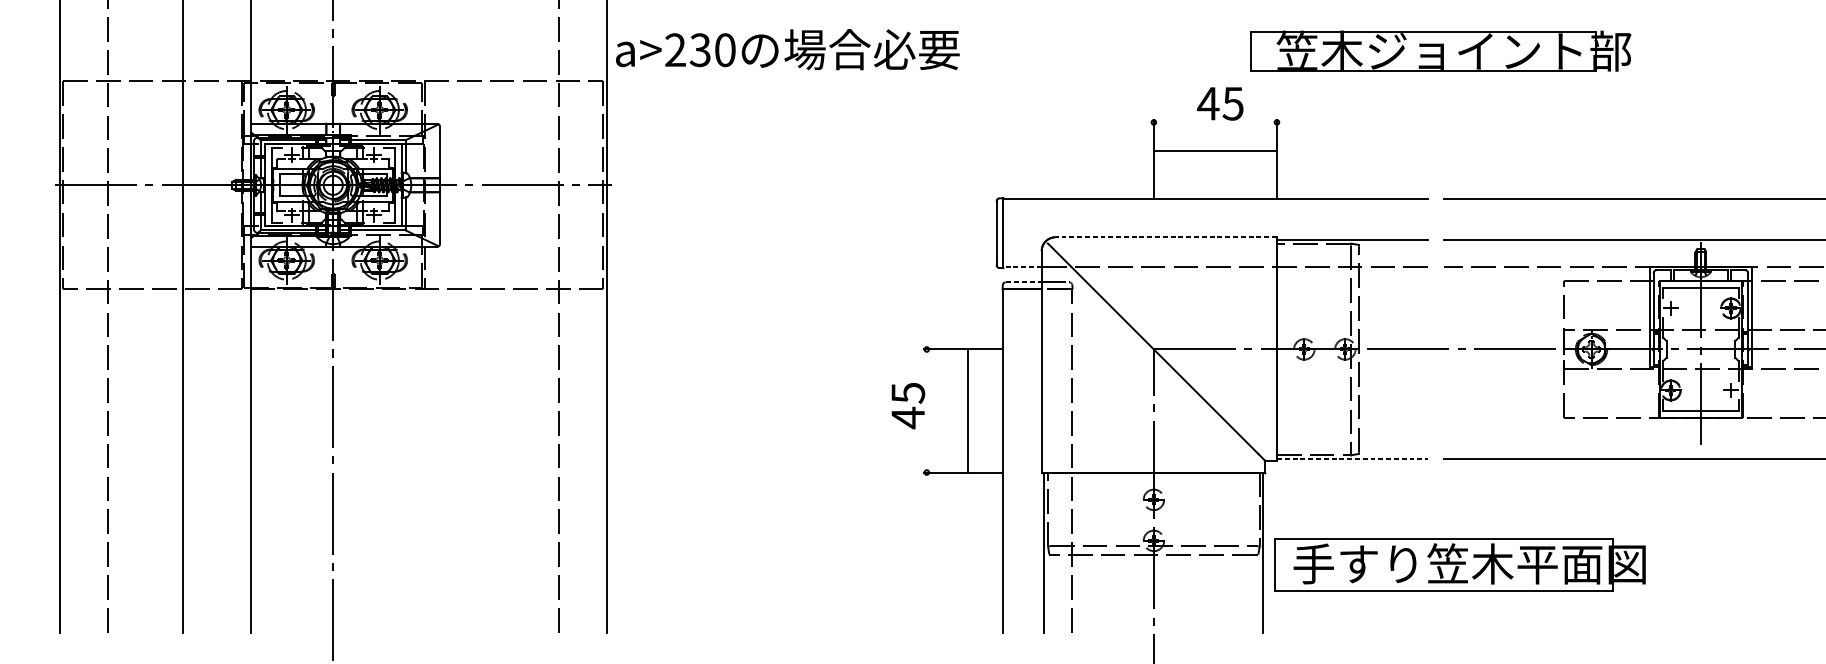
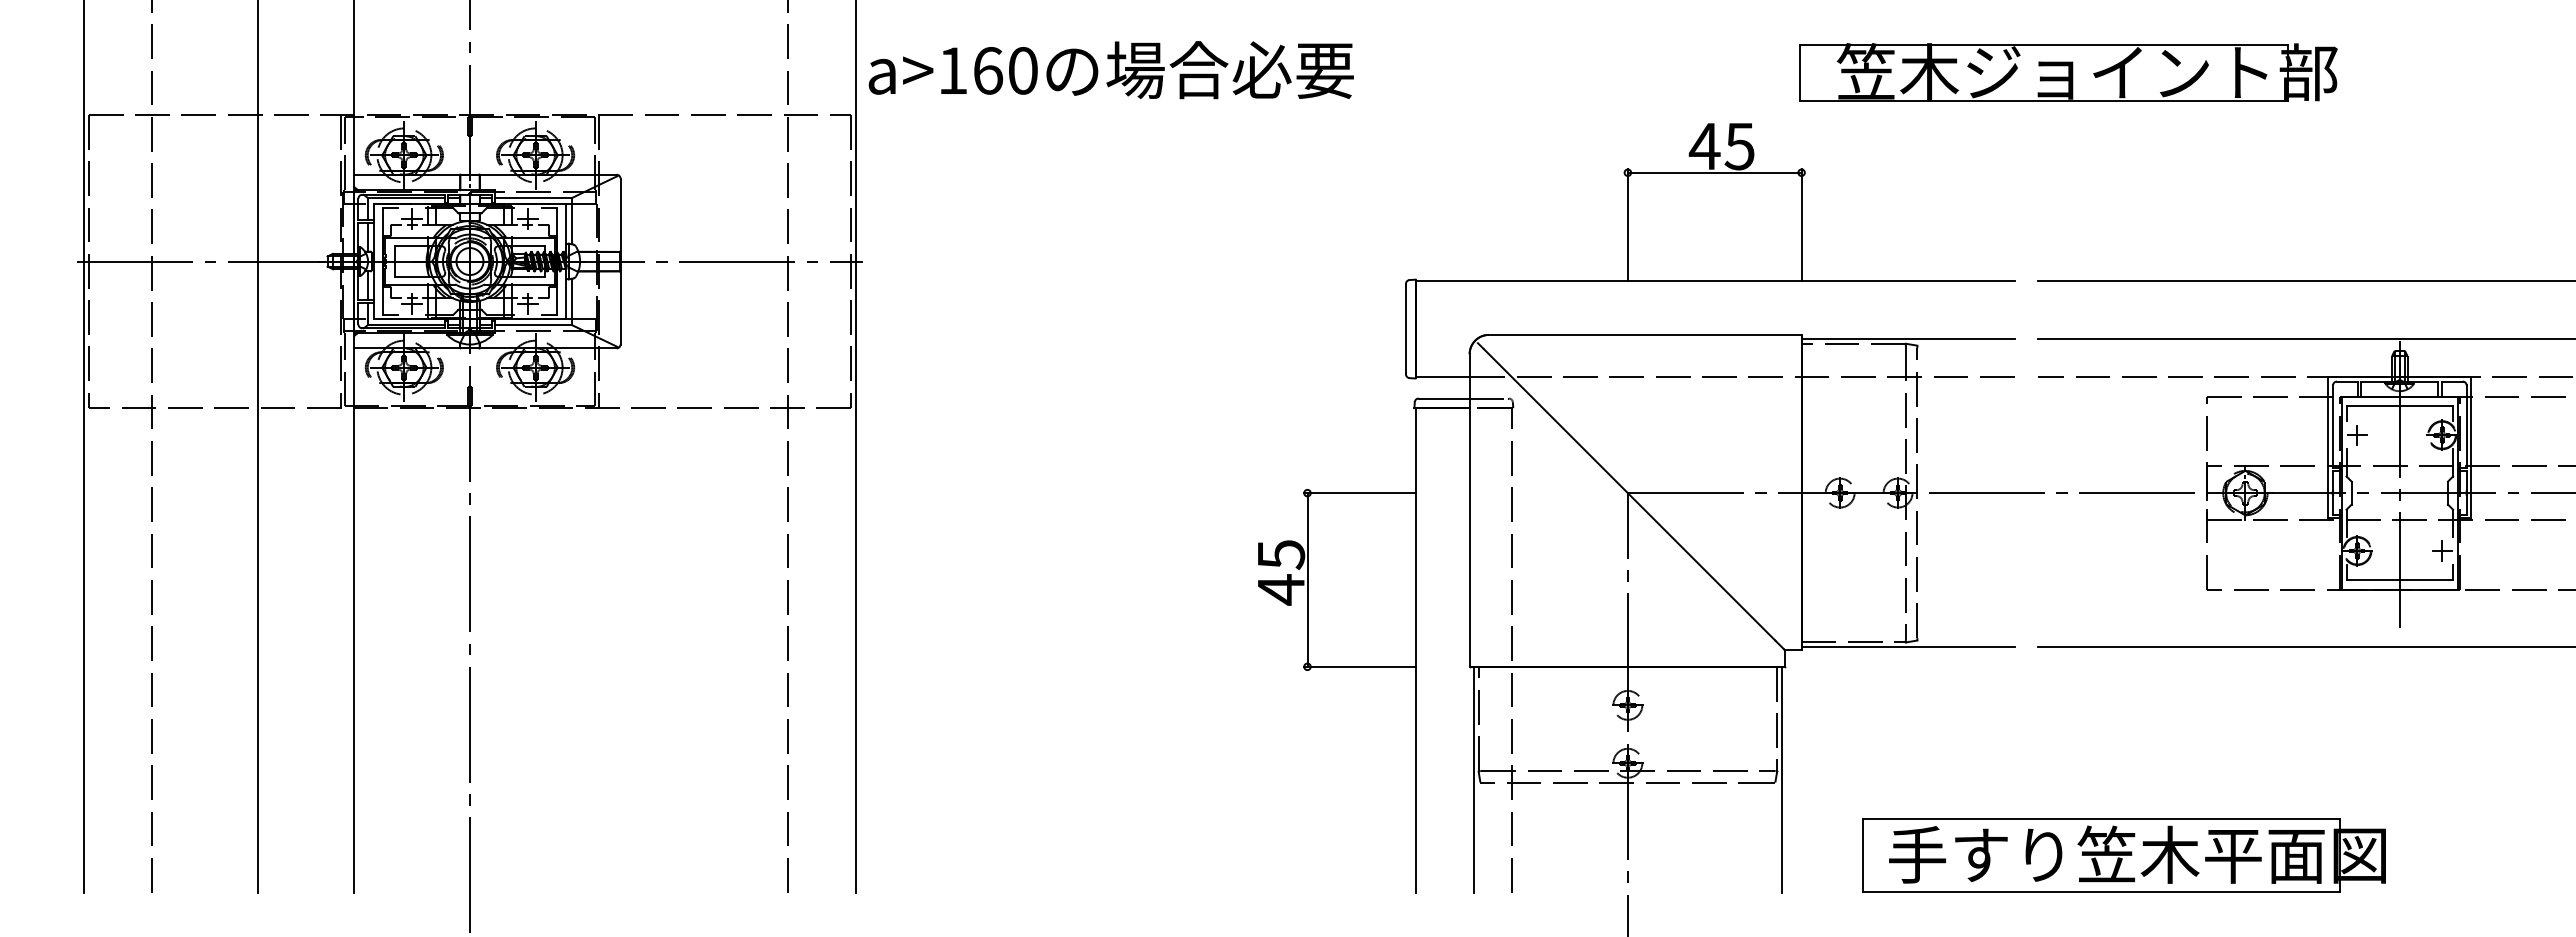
text: (687, 49) -> (970, 70), a>230 -> a>160
part: (1440, 51) -> (2068, 72), moved
line: (1215, 151) -> (1714, 172), moved
line: (1165, 237) -> (1644, 334), dashed -> solid
line: (1022, 267) -> (1442, 377), dashed -> solid
line: (1023, 282) -> (1444, 398), dashed -> solid
line: (967, 410) -> (1307, 579), moved
line: (1352, 458) -> (1908, 647), dashed -> solid
part: (1459, 564) -> (2123, 855), moved

